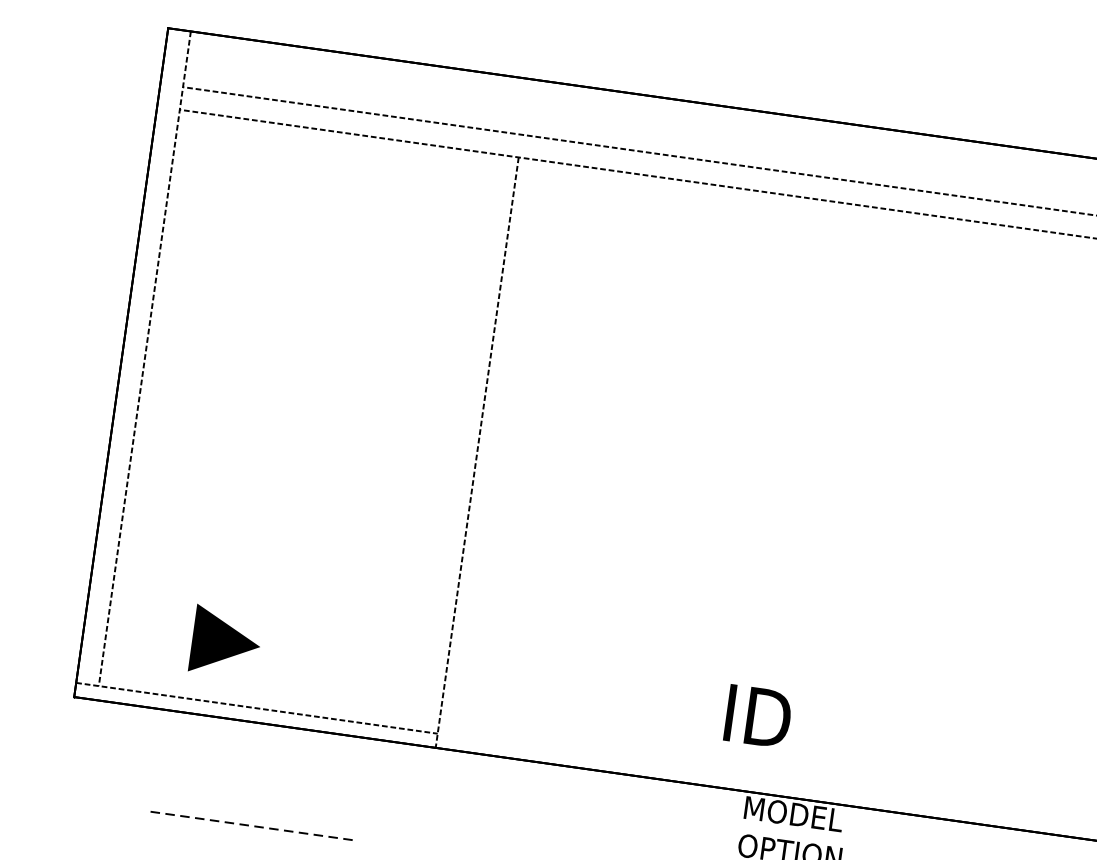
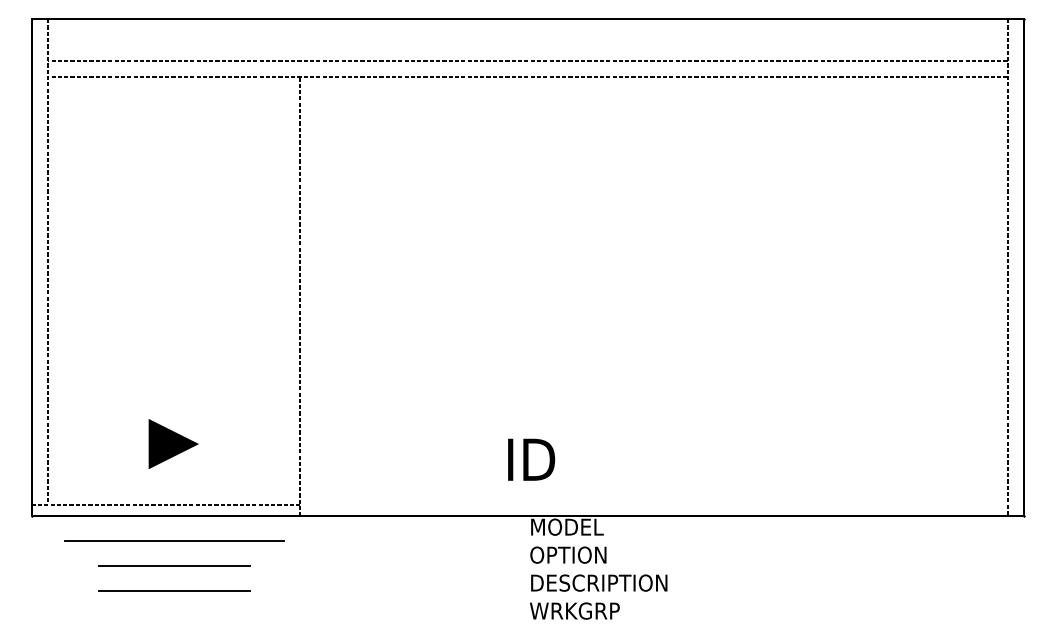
line: (226, 641) -> (173, 443), moved
line: (261, 757) -> (174, 540), added
line: (257, 791) -> (174, 565), added
line: (252, 826) -> (174, 591), dashed -> solid

